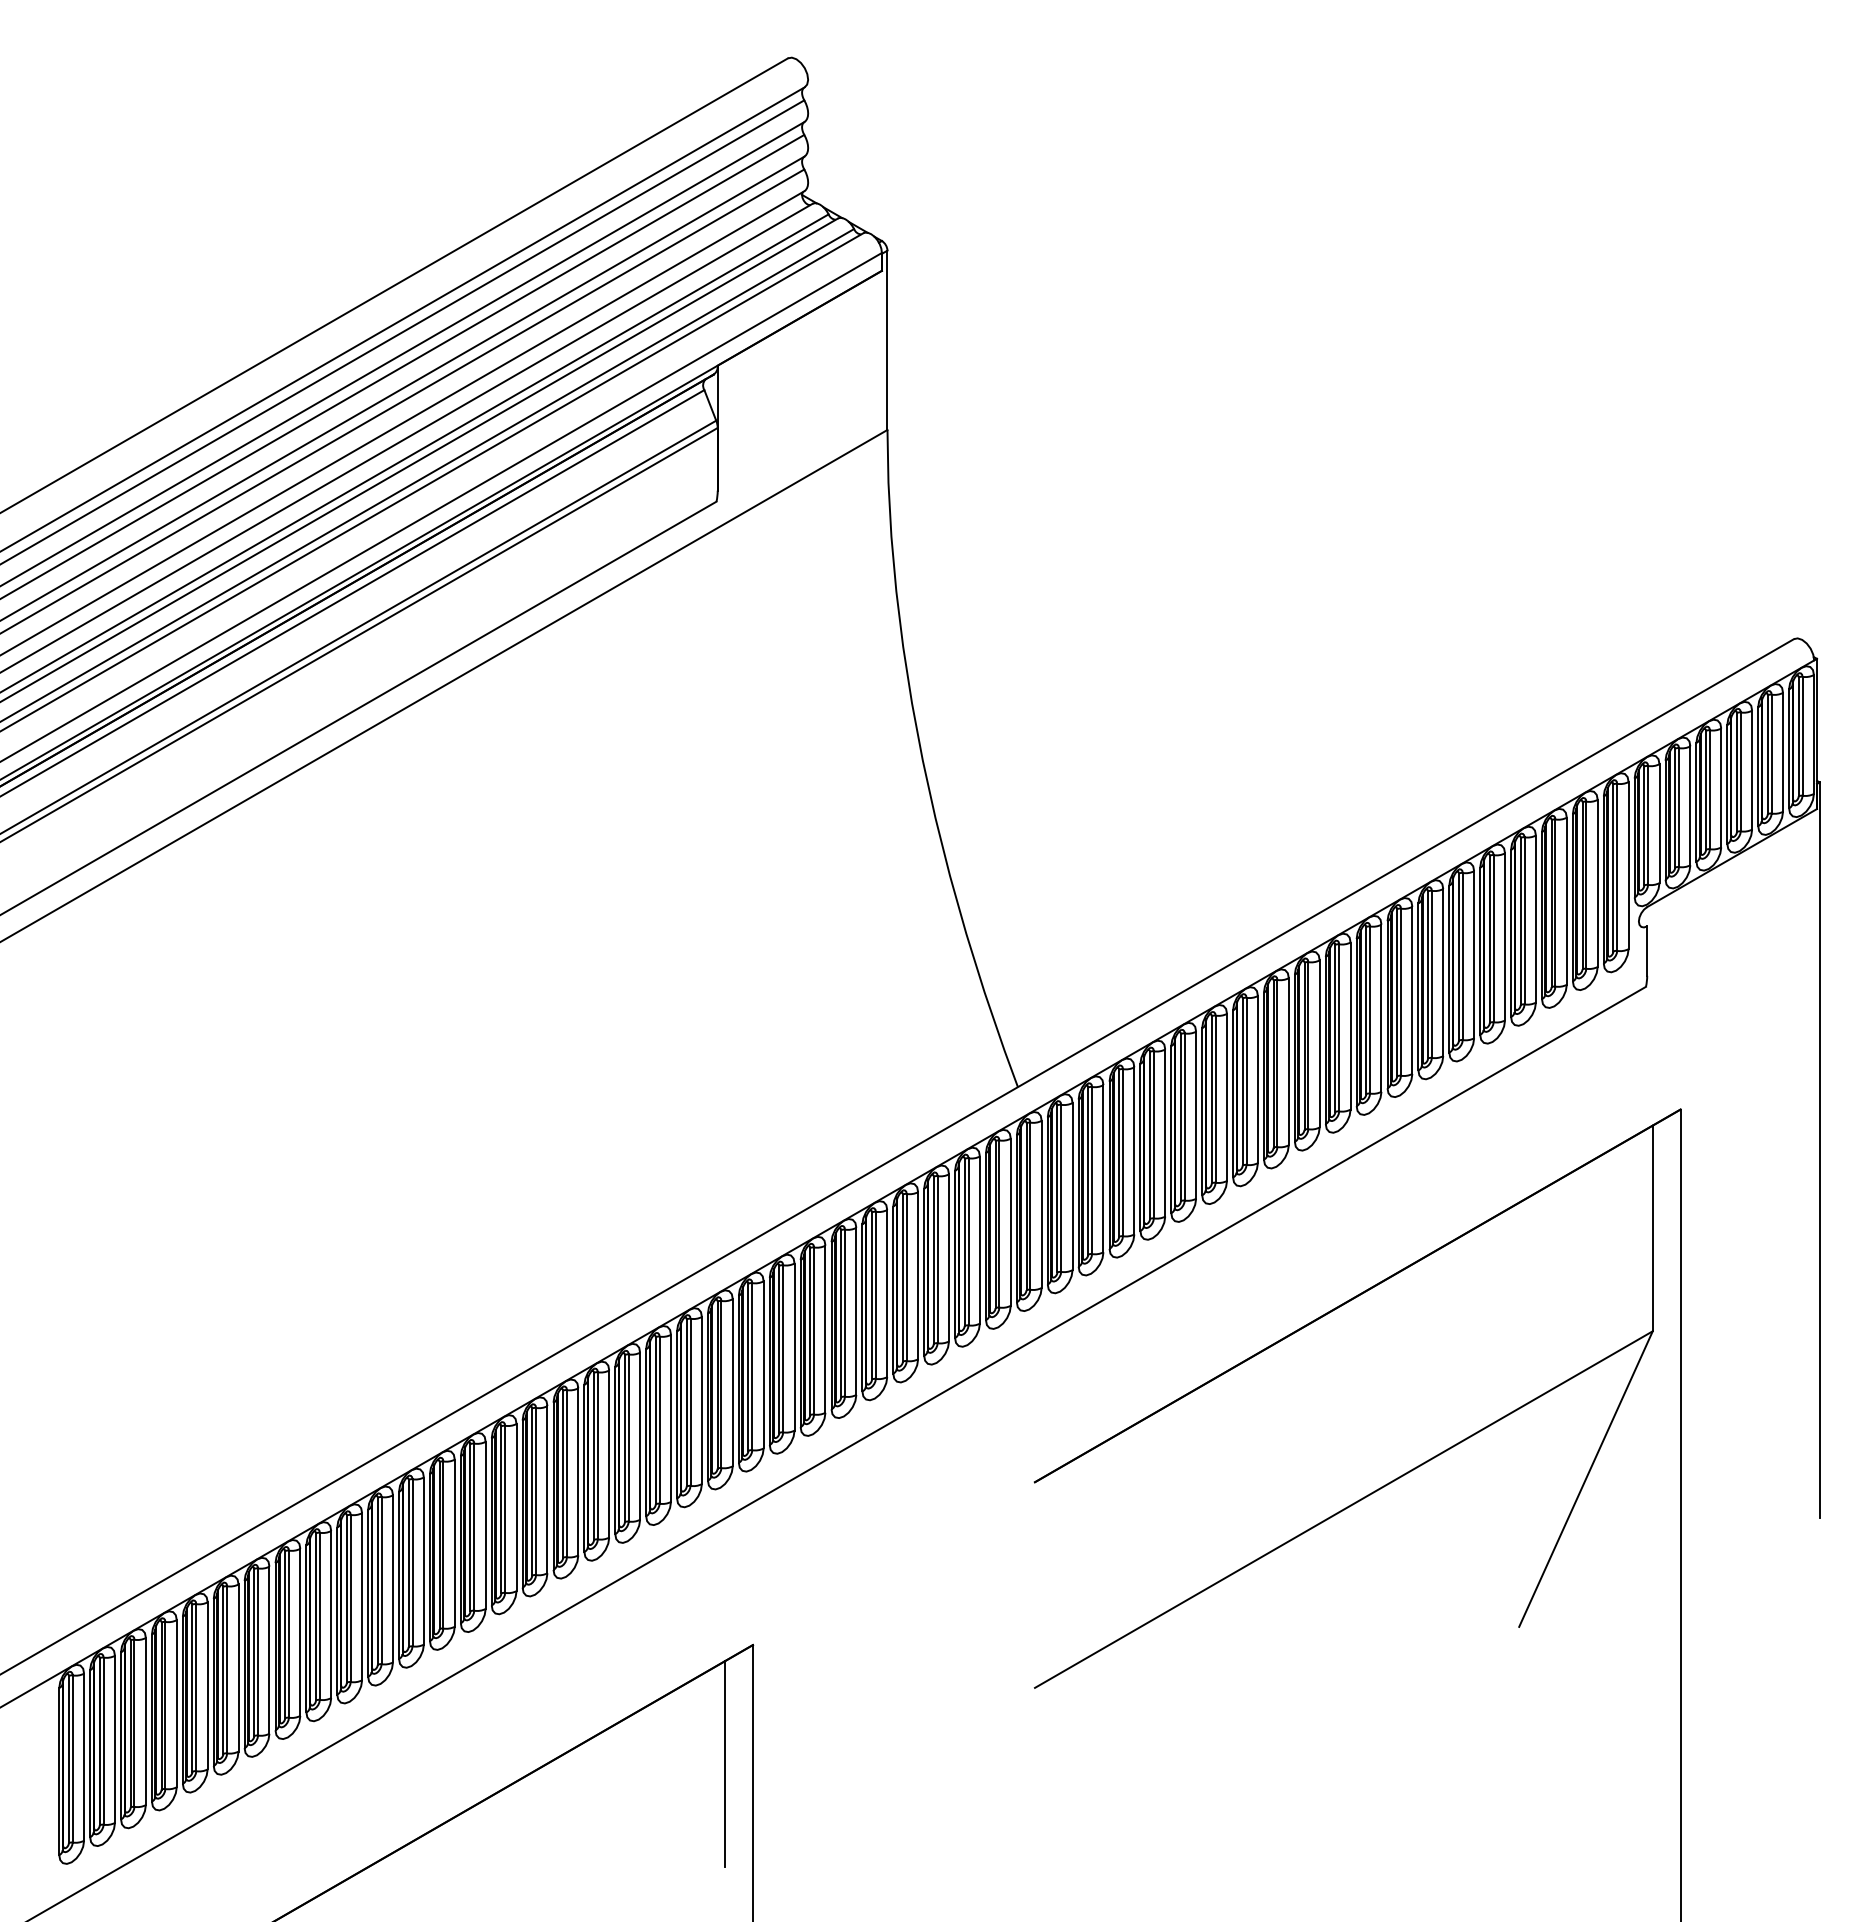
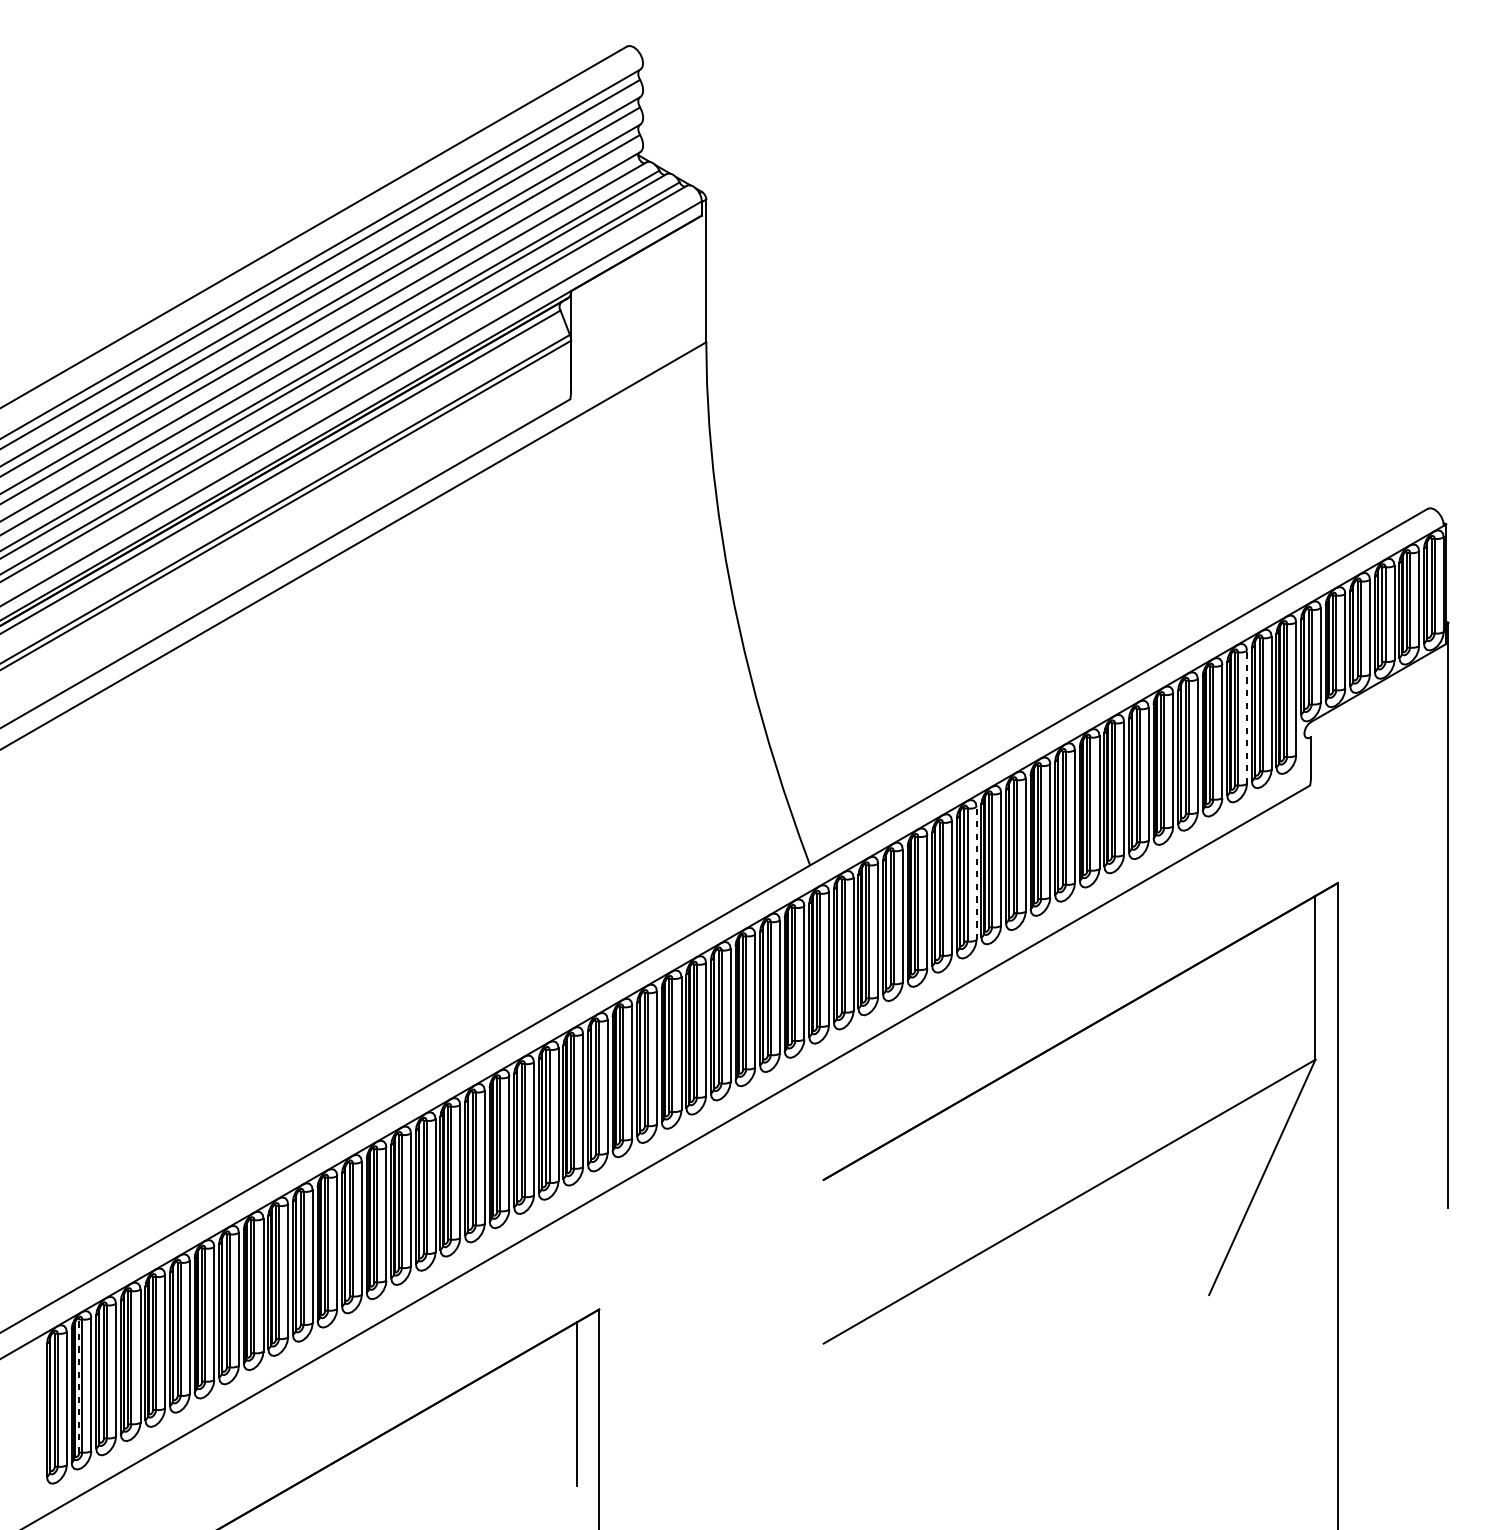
line: (1566, 901) -> (1246, 717), solid -> dashed
line: (1227, 1097) -> (976, 873), solid -> dashed
line: (99, 1741) -> (79, 1386), solid -> dashed

